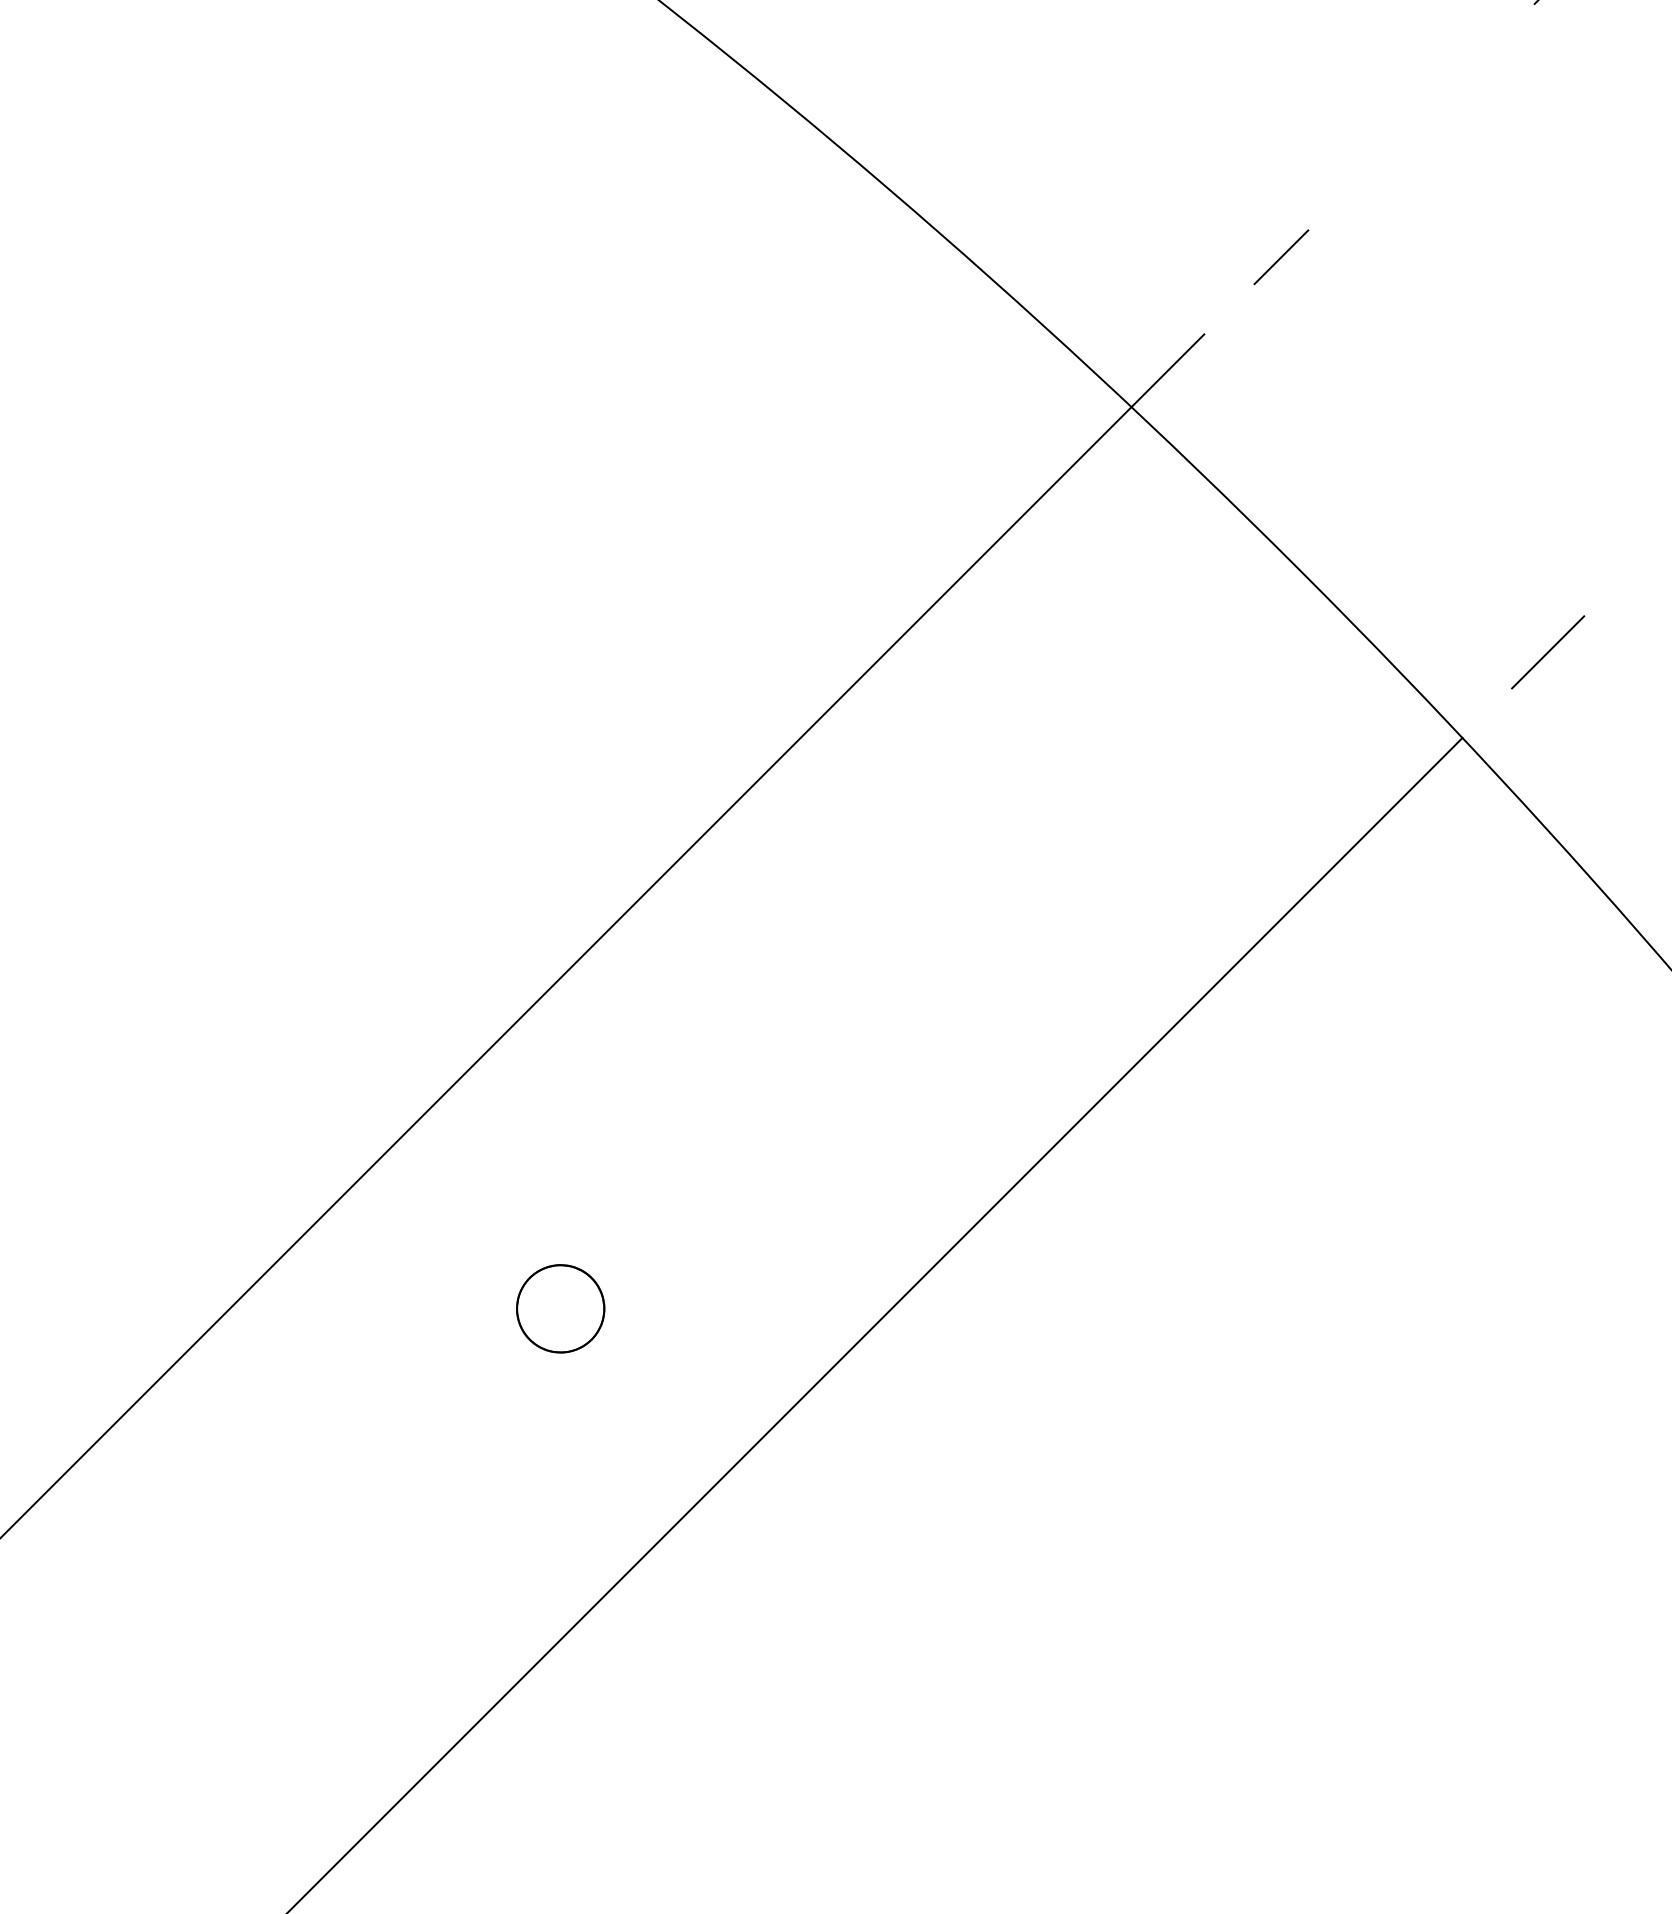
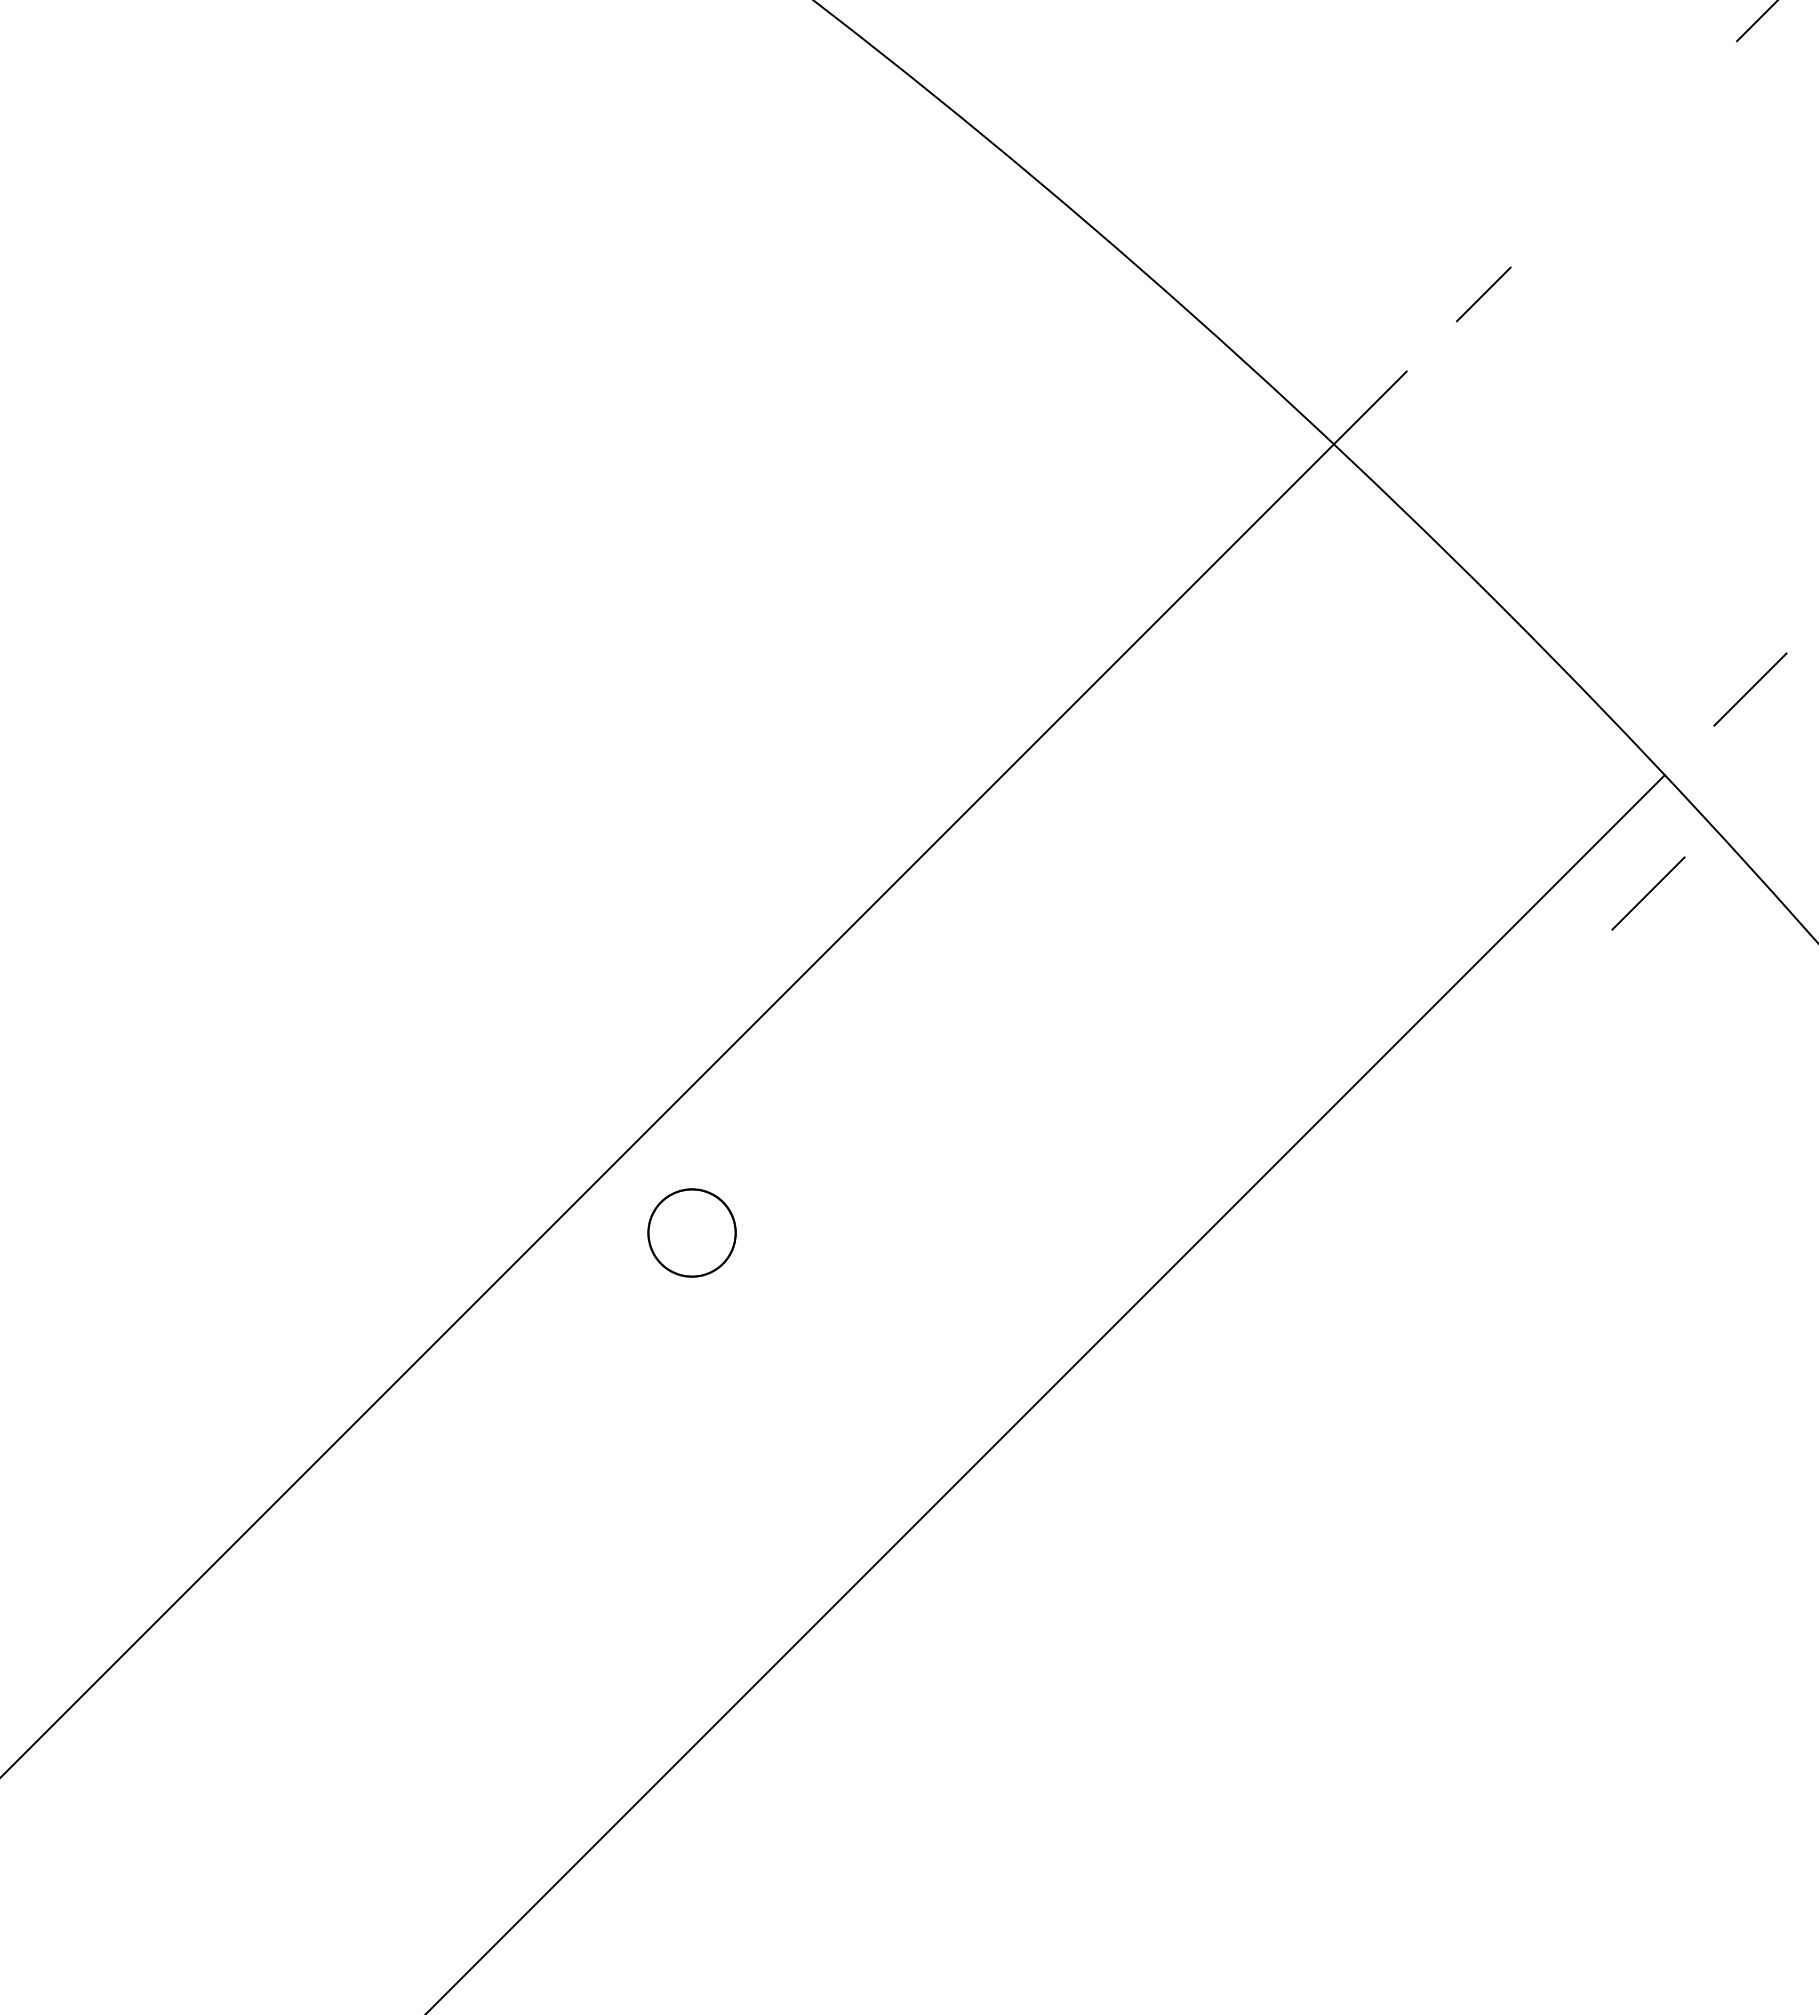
line: (1446, 856) -> (1648, 893), added
part: (560, 1308) -> (691, 1232), moved

